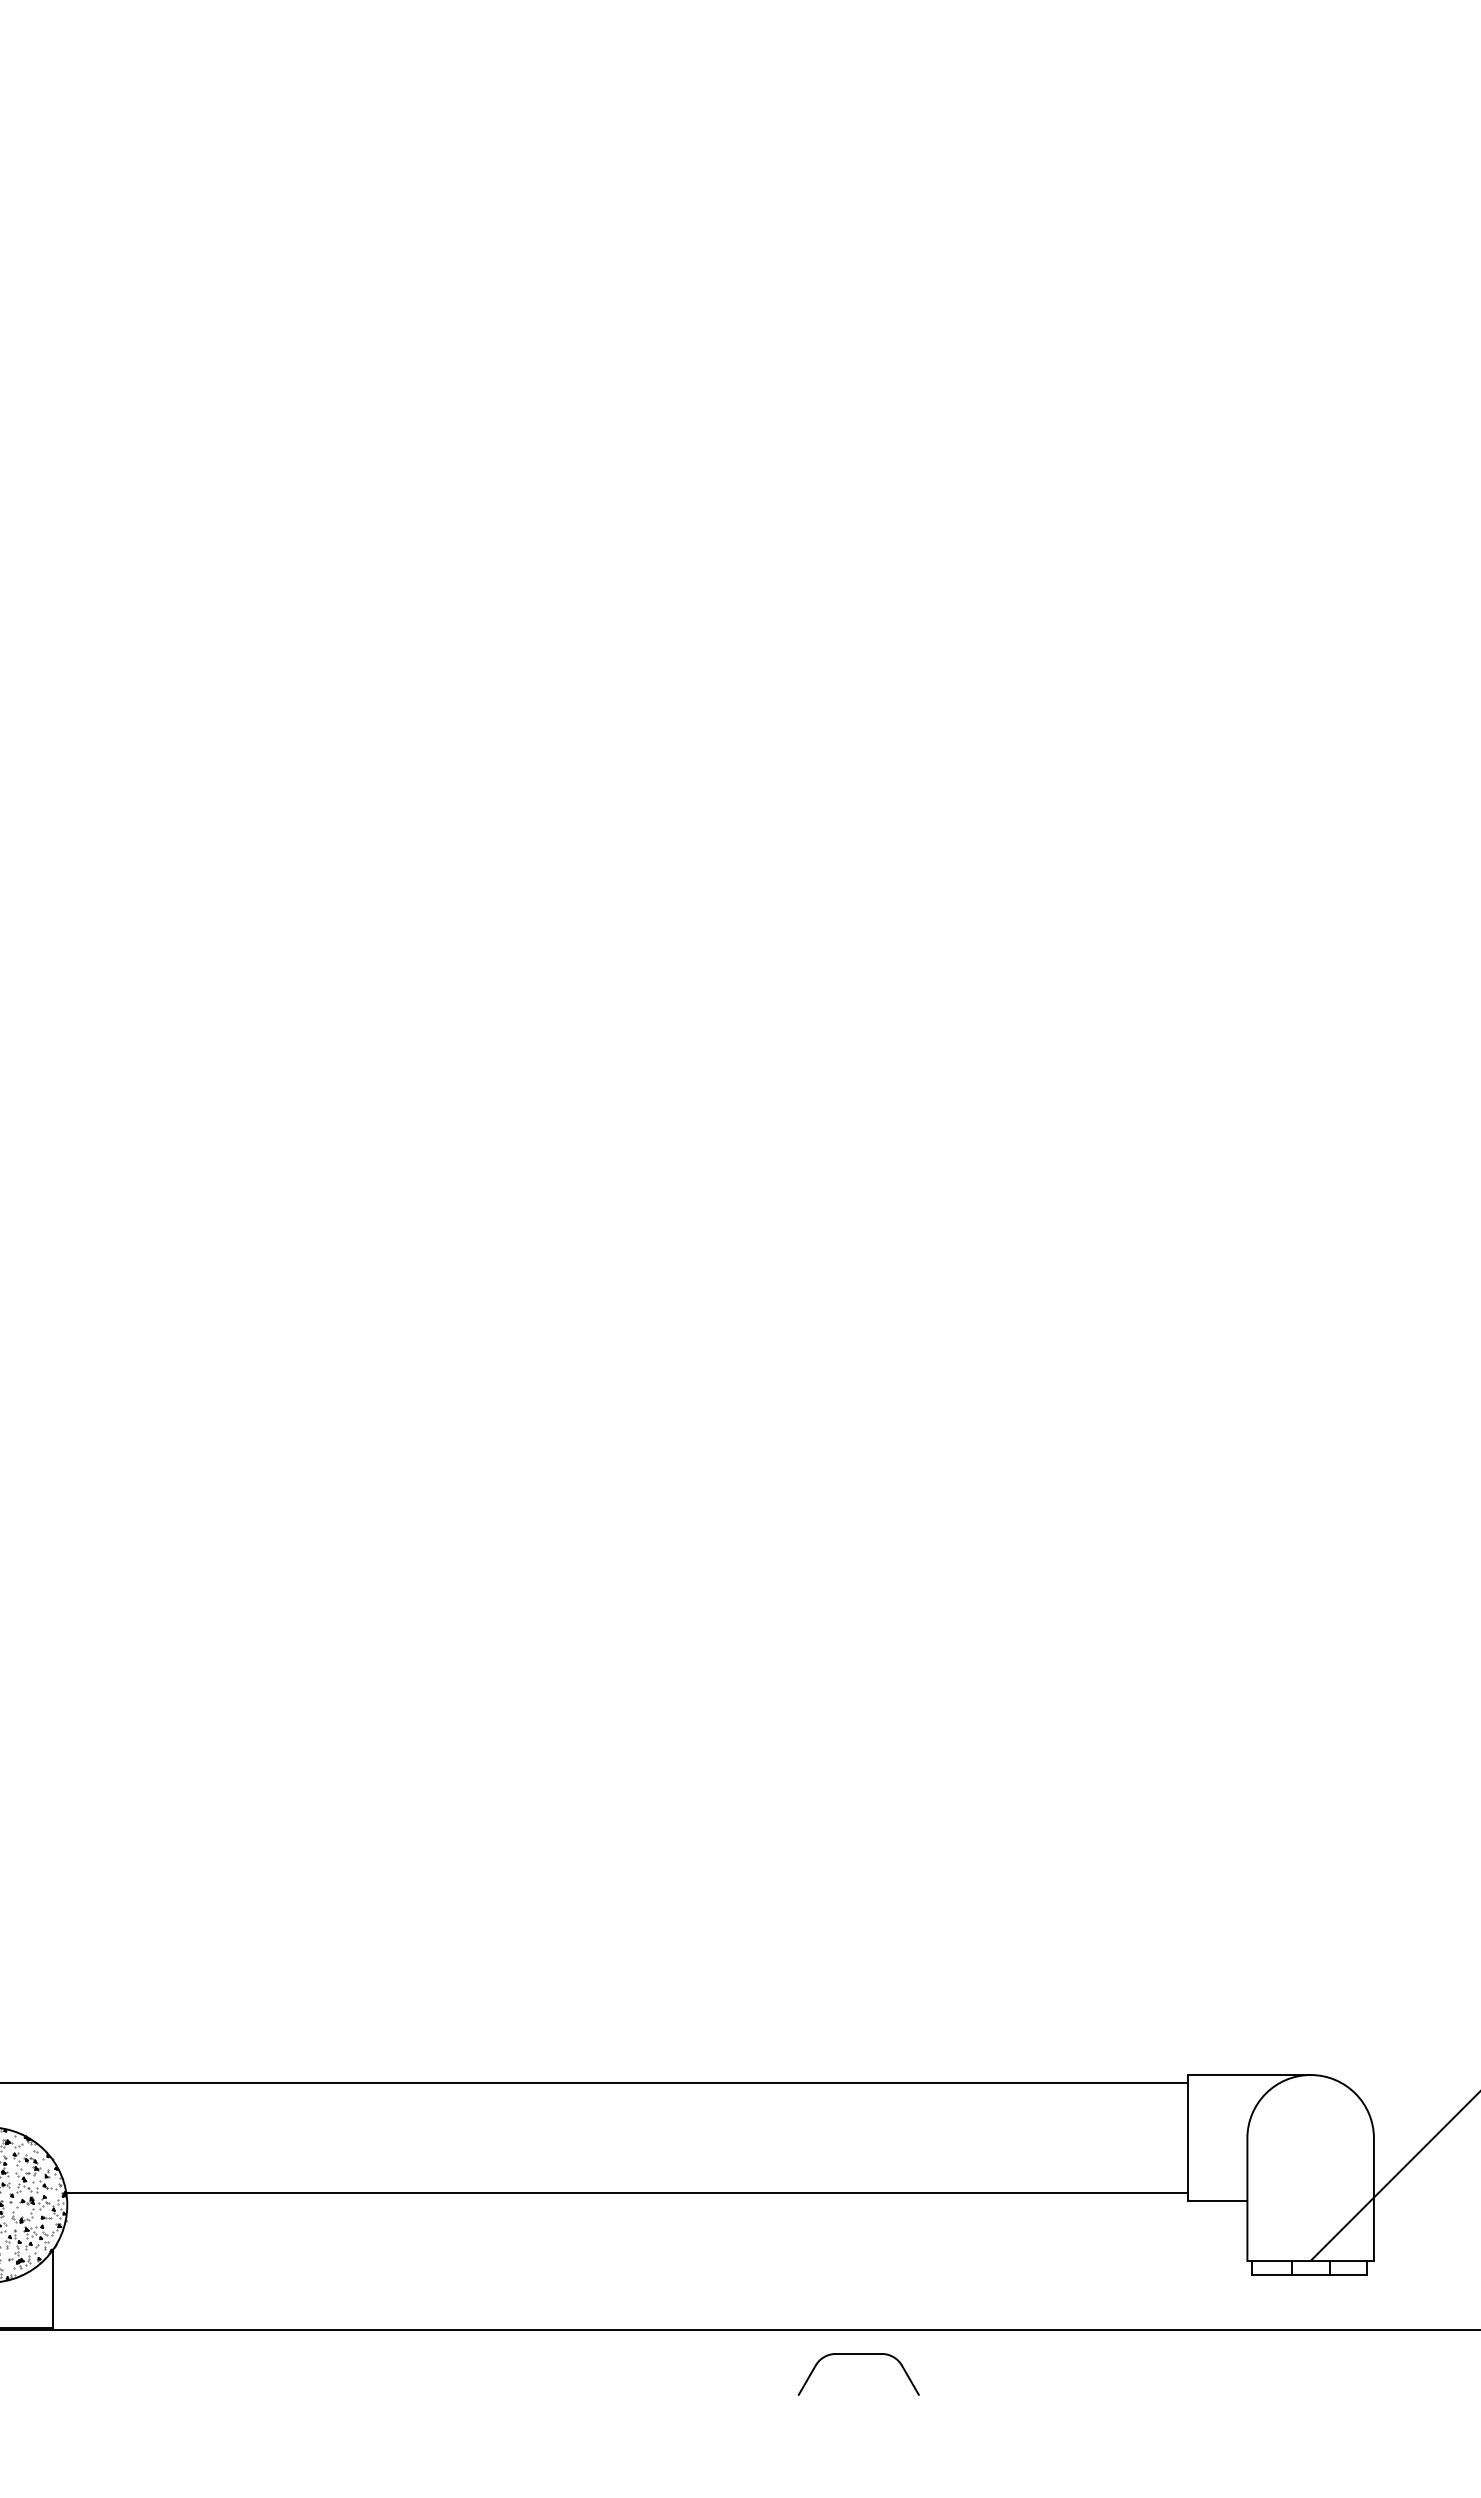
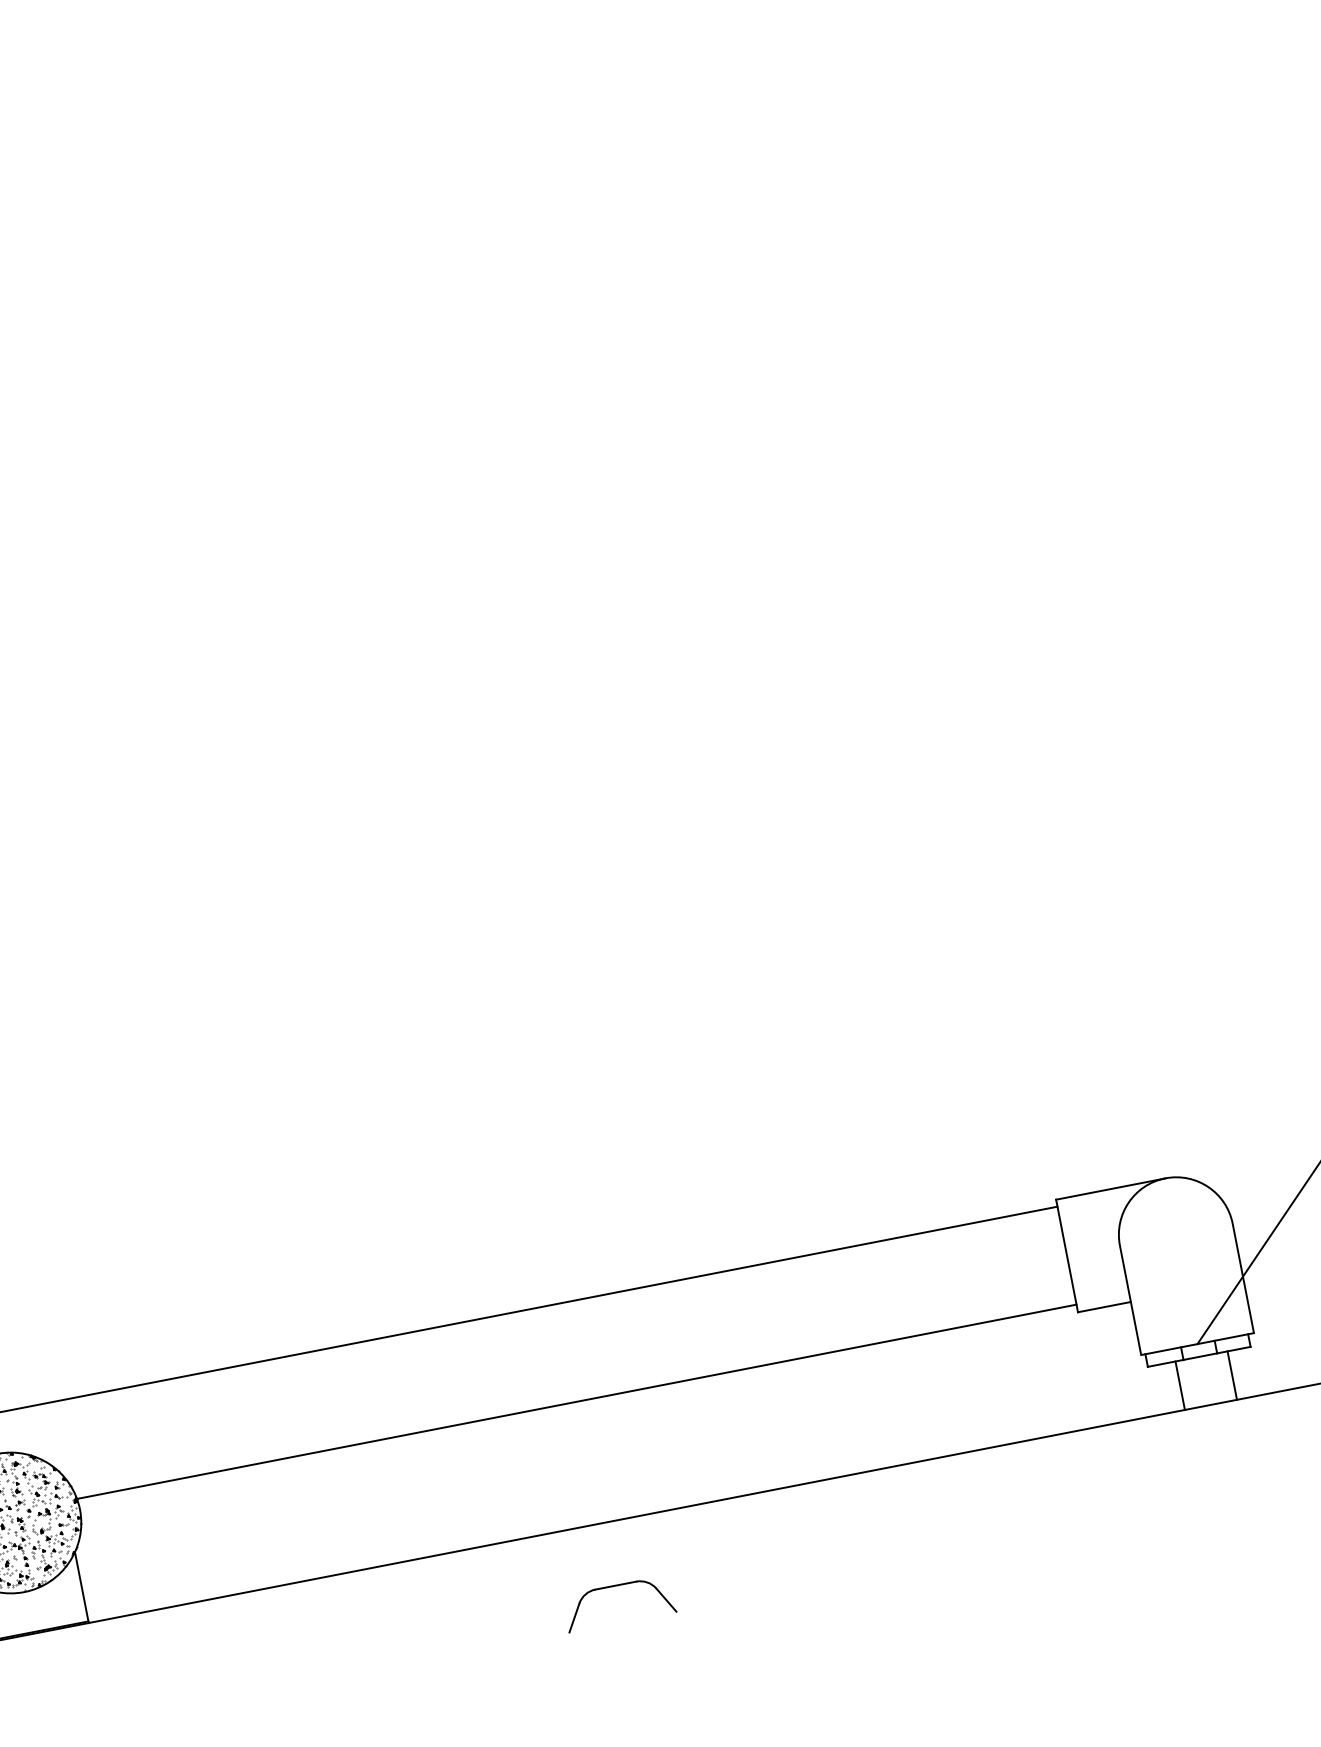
line: (1283, 2302) -> (1180, 1385), added
line: (1341, 2302) -> (1232, 1375), added
part: (858, 2354) -> (615, 1586), moved

